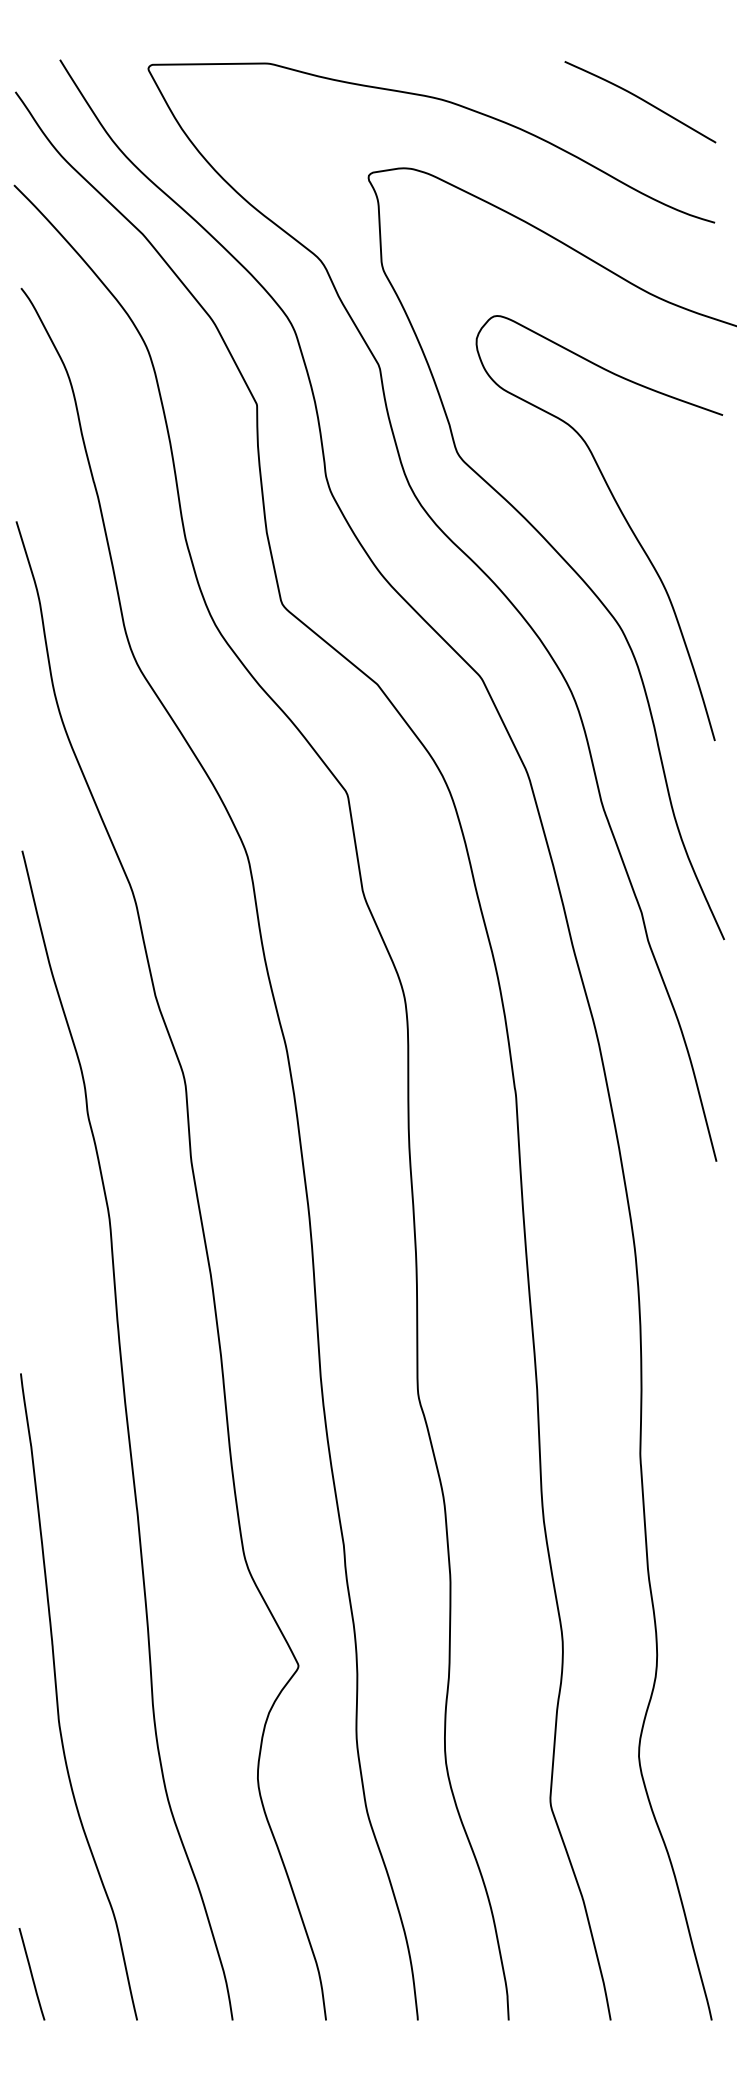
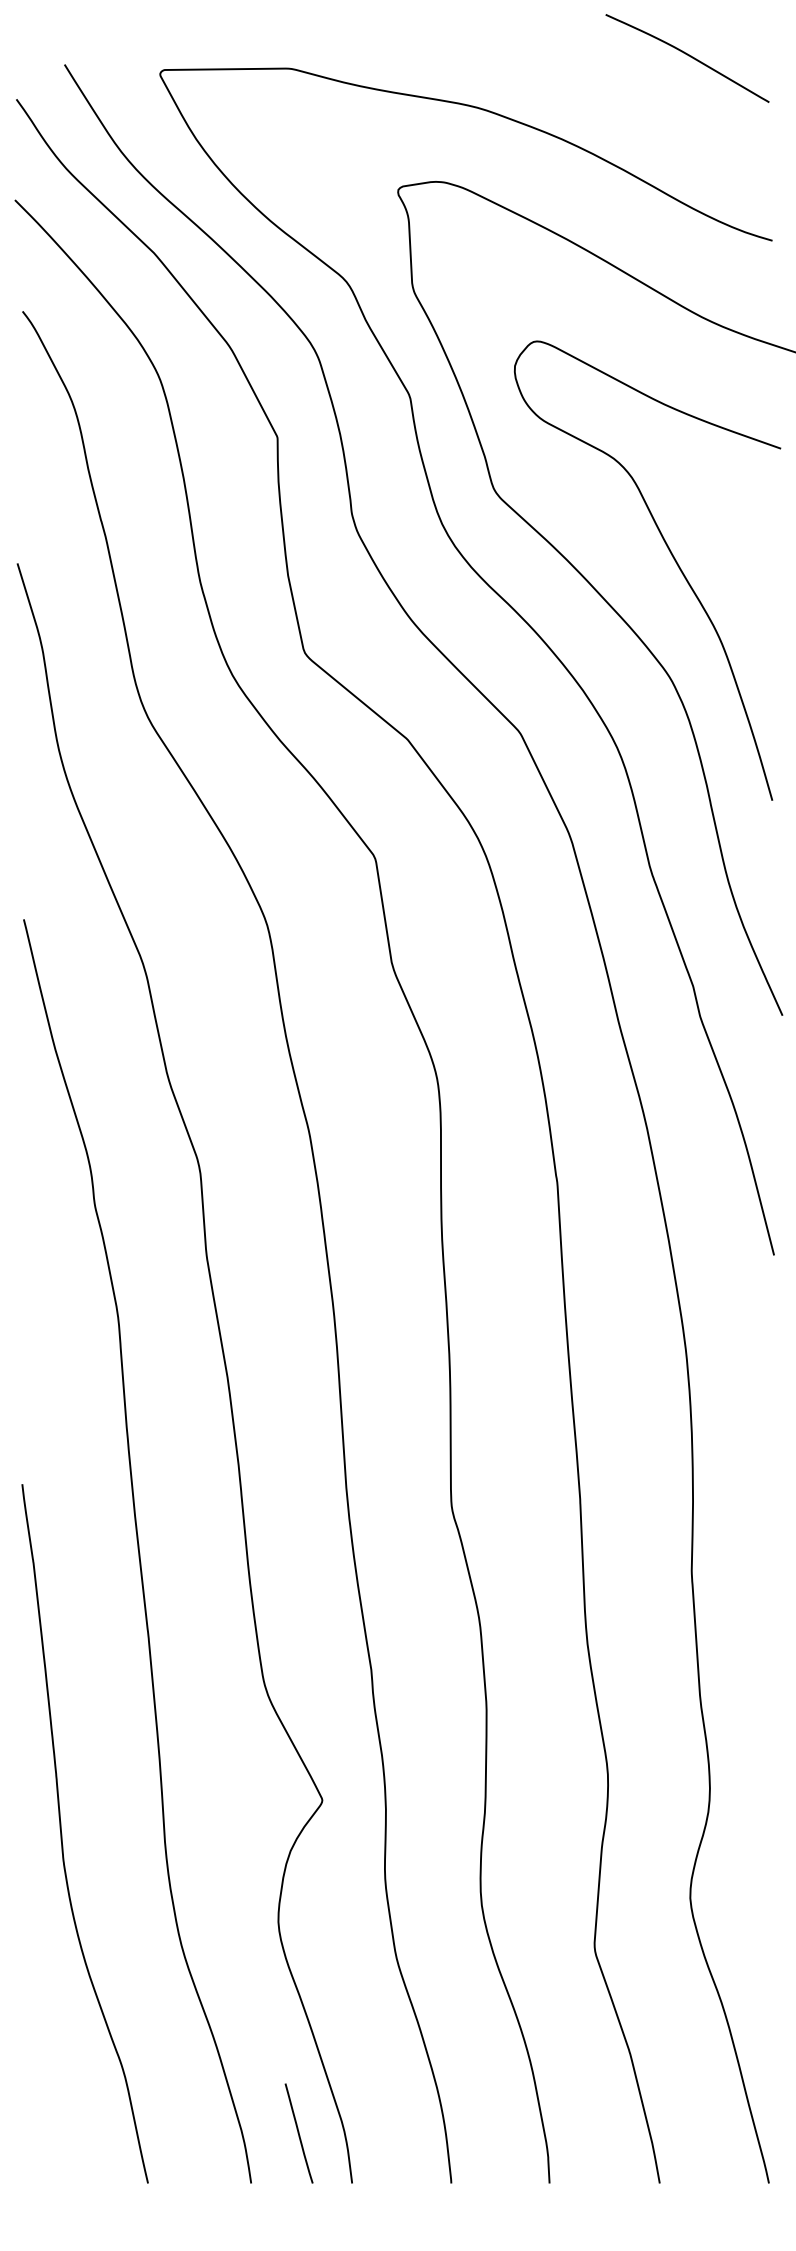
curve: (641, 100) -> (688, 56), moved
line: (31, 1974) -> (298, 2133), moved

